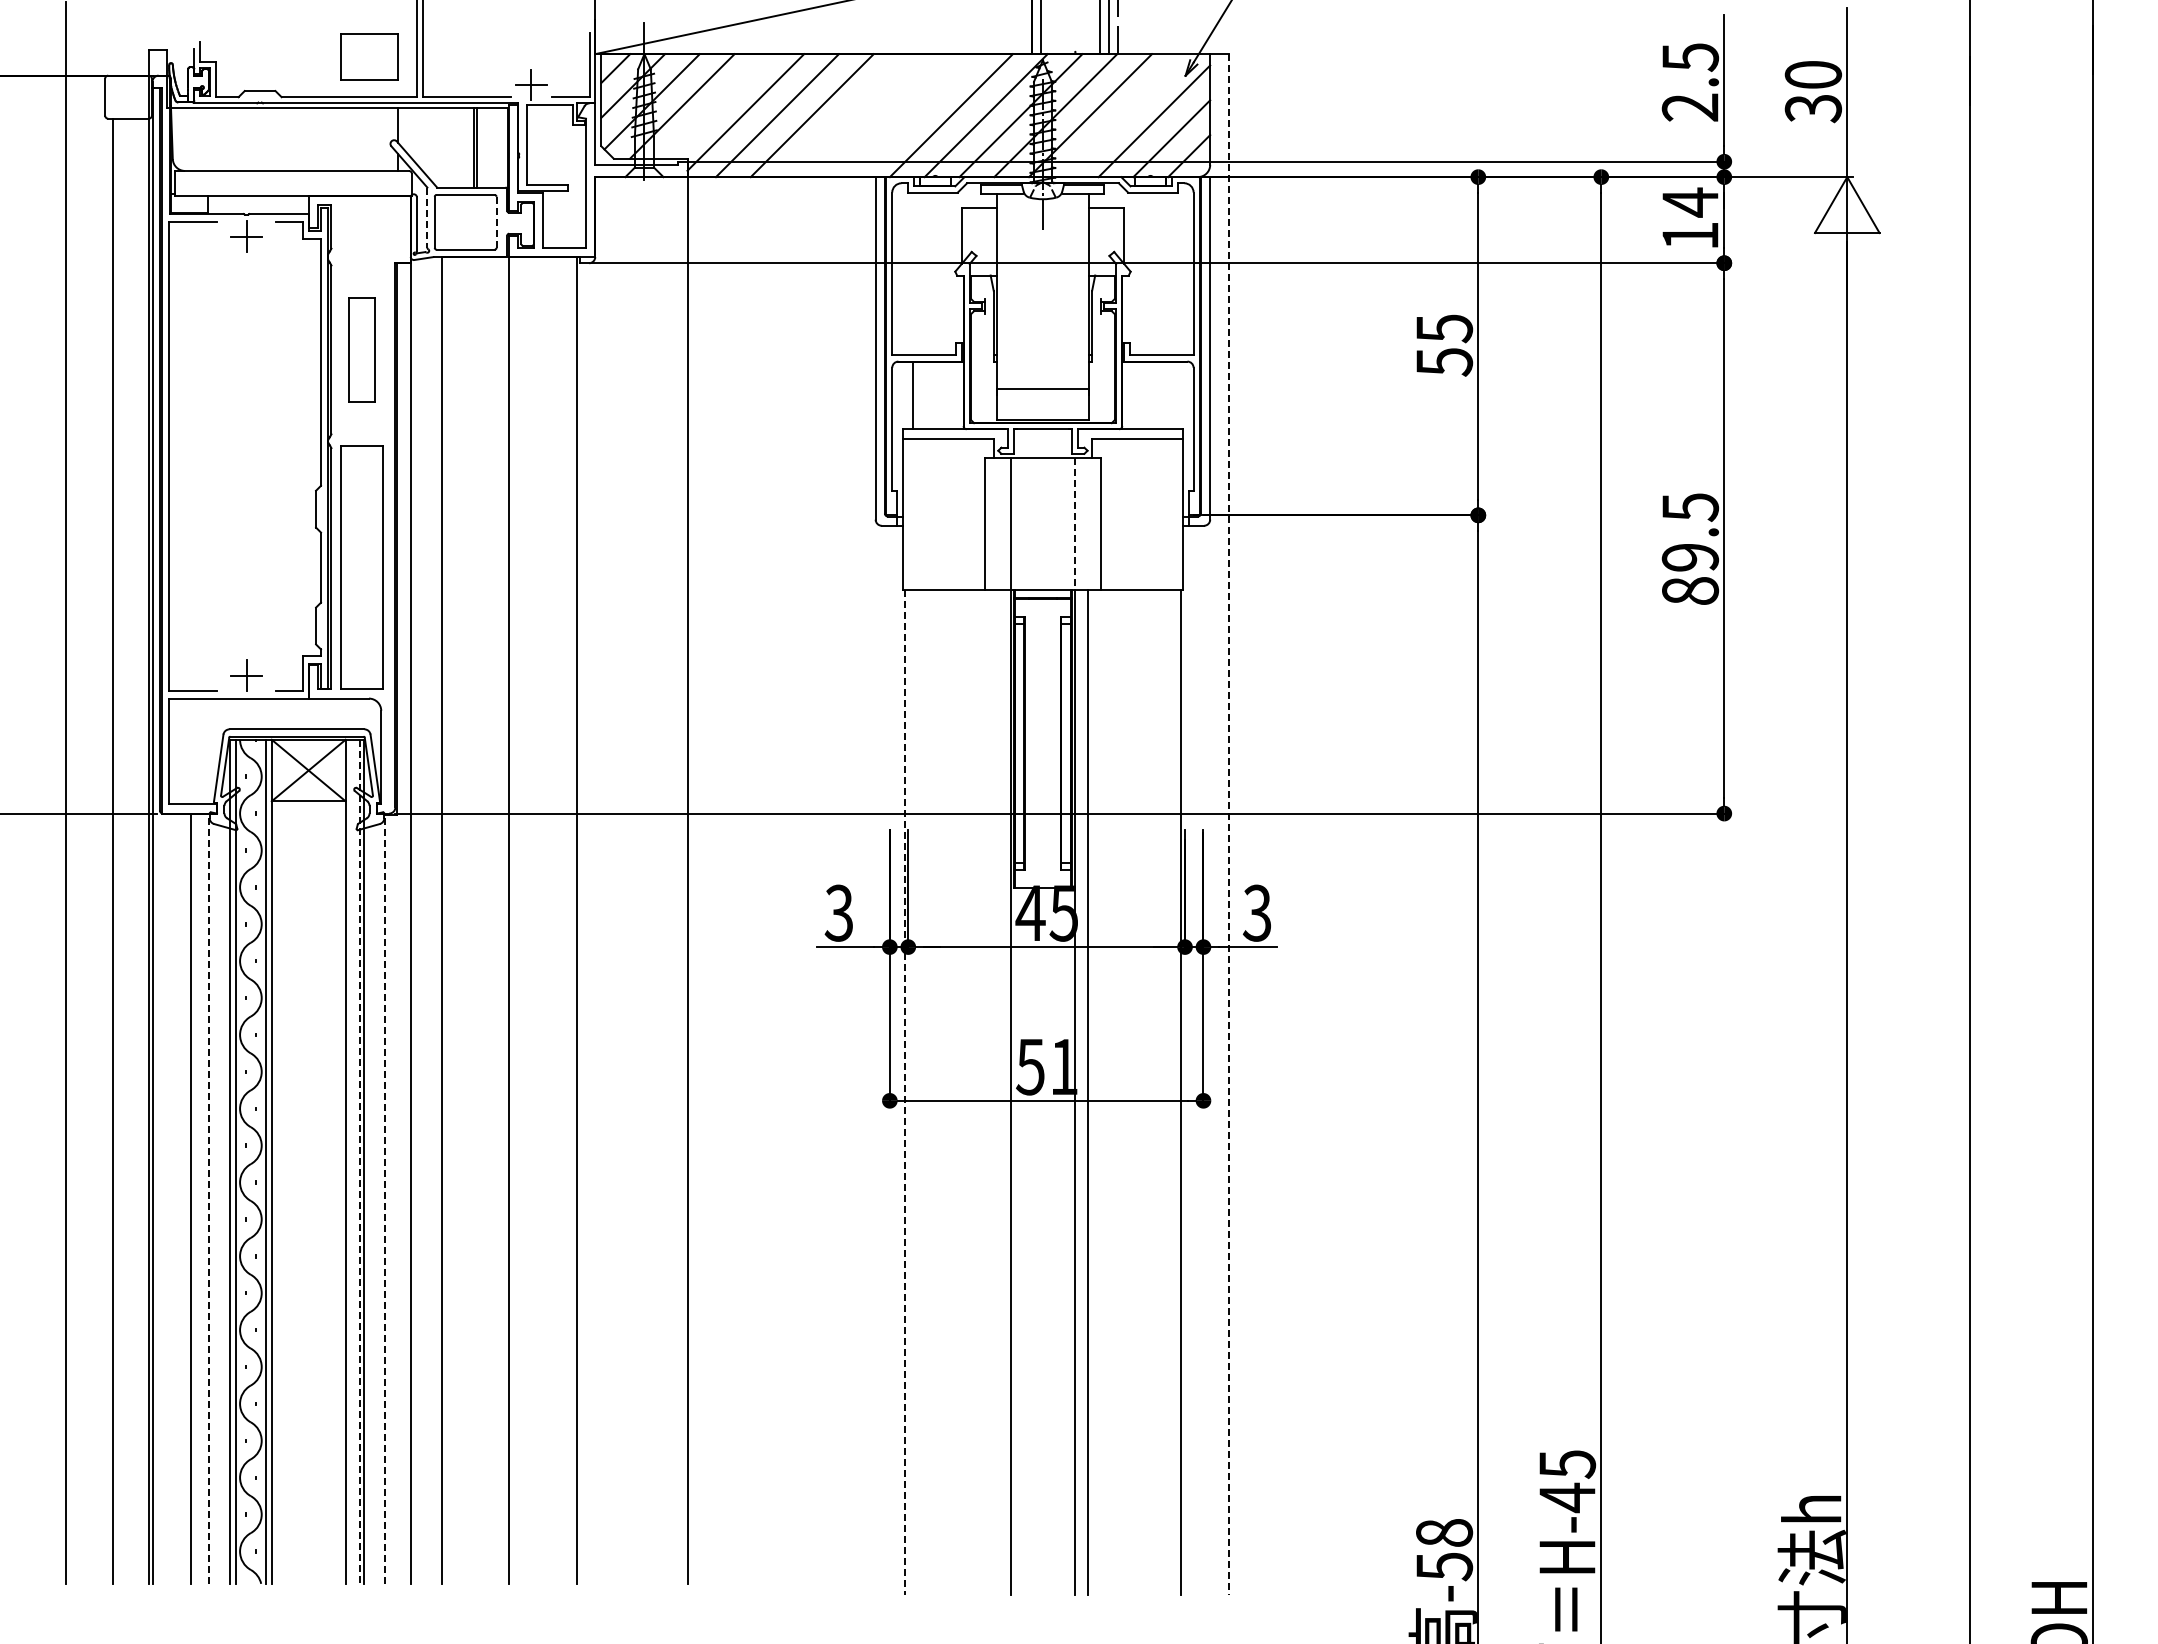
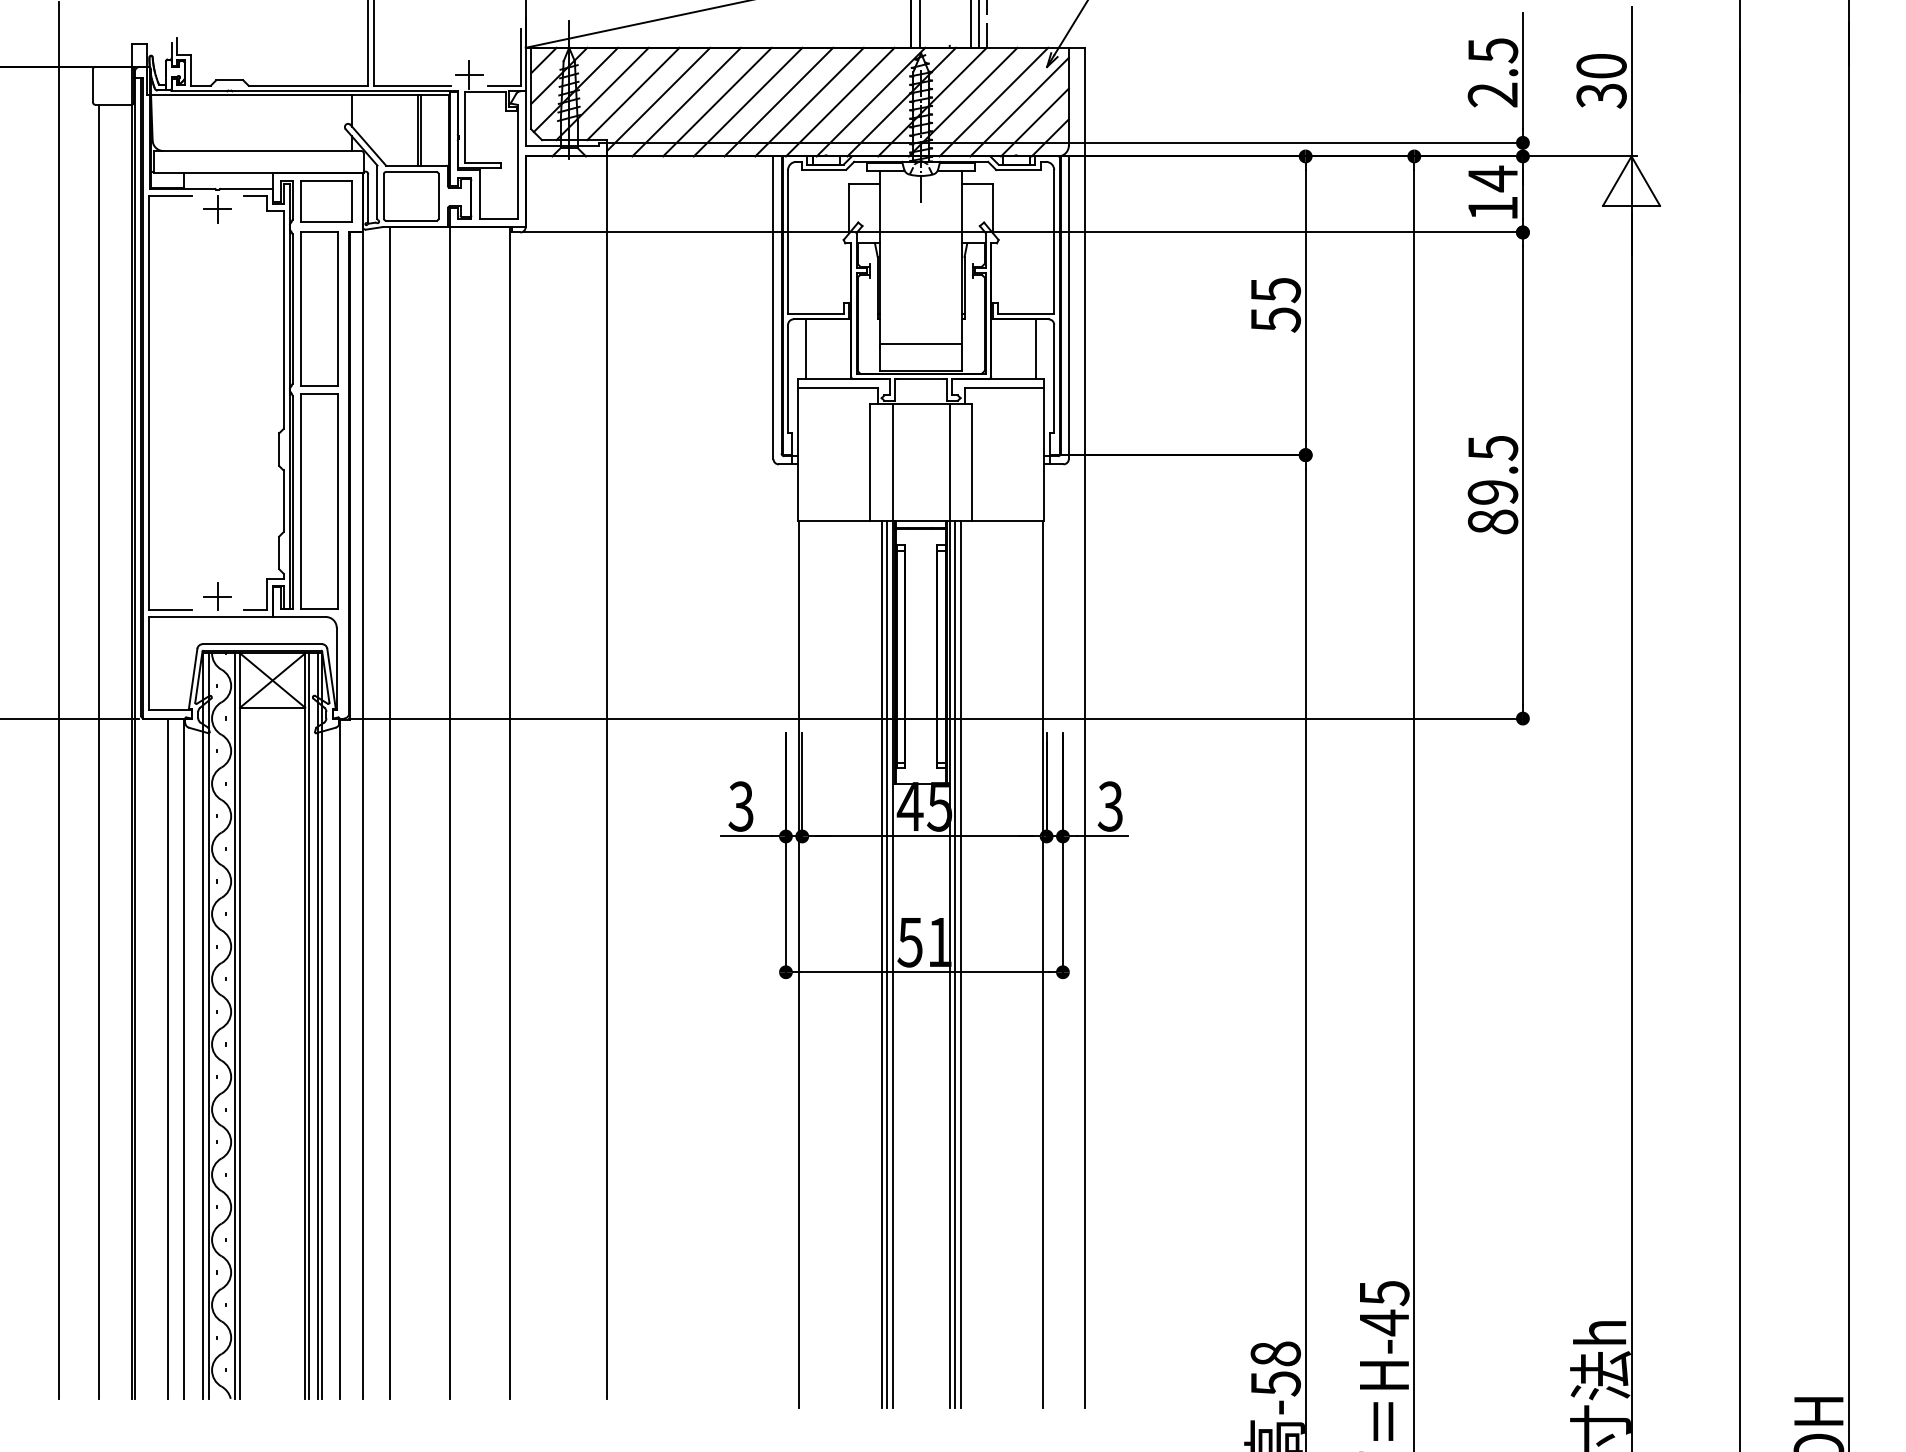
part: (369, 56) -> (326, 200), moved
line: (716, 106) -> (632, 94), added
line: (846, 115) -> (747, 102), added
line: (881, 115) -> (778, 102), added
line: (916, 115) -> (809, 102), added
line: (1124, 115) -> (993, 102), added
line: (427, 218) -> (377, 192), dashed -> solid
line: (496, 222) -> (438, 196), dashed -> solid
part: (361, 349) -> (319, 308), size x1.67
line: (1173, 395) -> (1036, 349), added
line: (1075, 524) -> (949, 463), dashed -> solid
line: (1228, 824) -> (1085, 728), dashed -> solid
line: (998, 1091) -> (881, 964), added
line: (1004, 1091) -> (887, 964), added
line: (1081, 1091) -> (955, 964), added
line: (904, 1092) -> (798, 964), dashed -> solid
line: (349, 1161) -> (308, 1025), added
line: (359, 1162) -> (317, 1026), dashed -> solid
line: (208, 1198) -> (184, 1058), dashed -> solid
line: (385, 1199) -> (340, 1059), dashed -> solid

